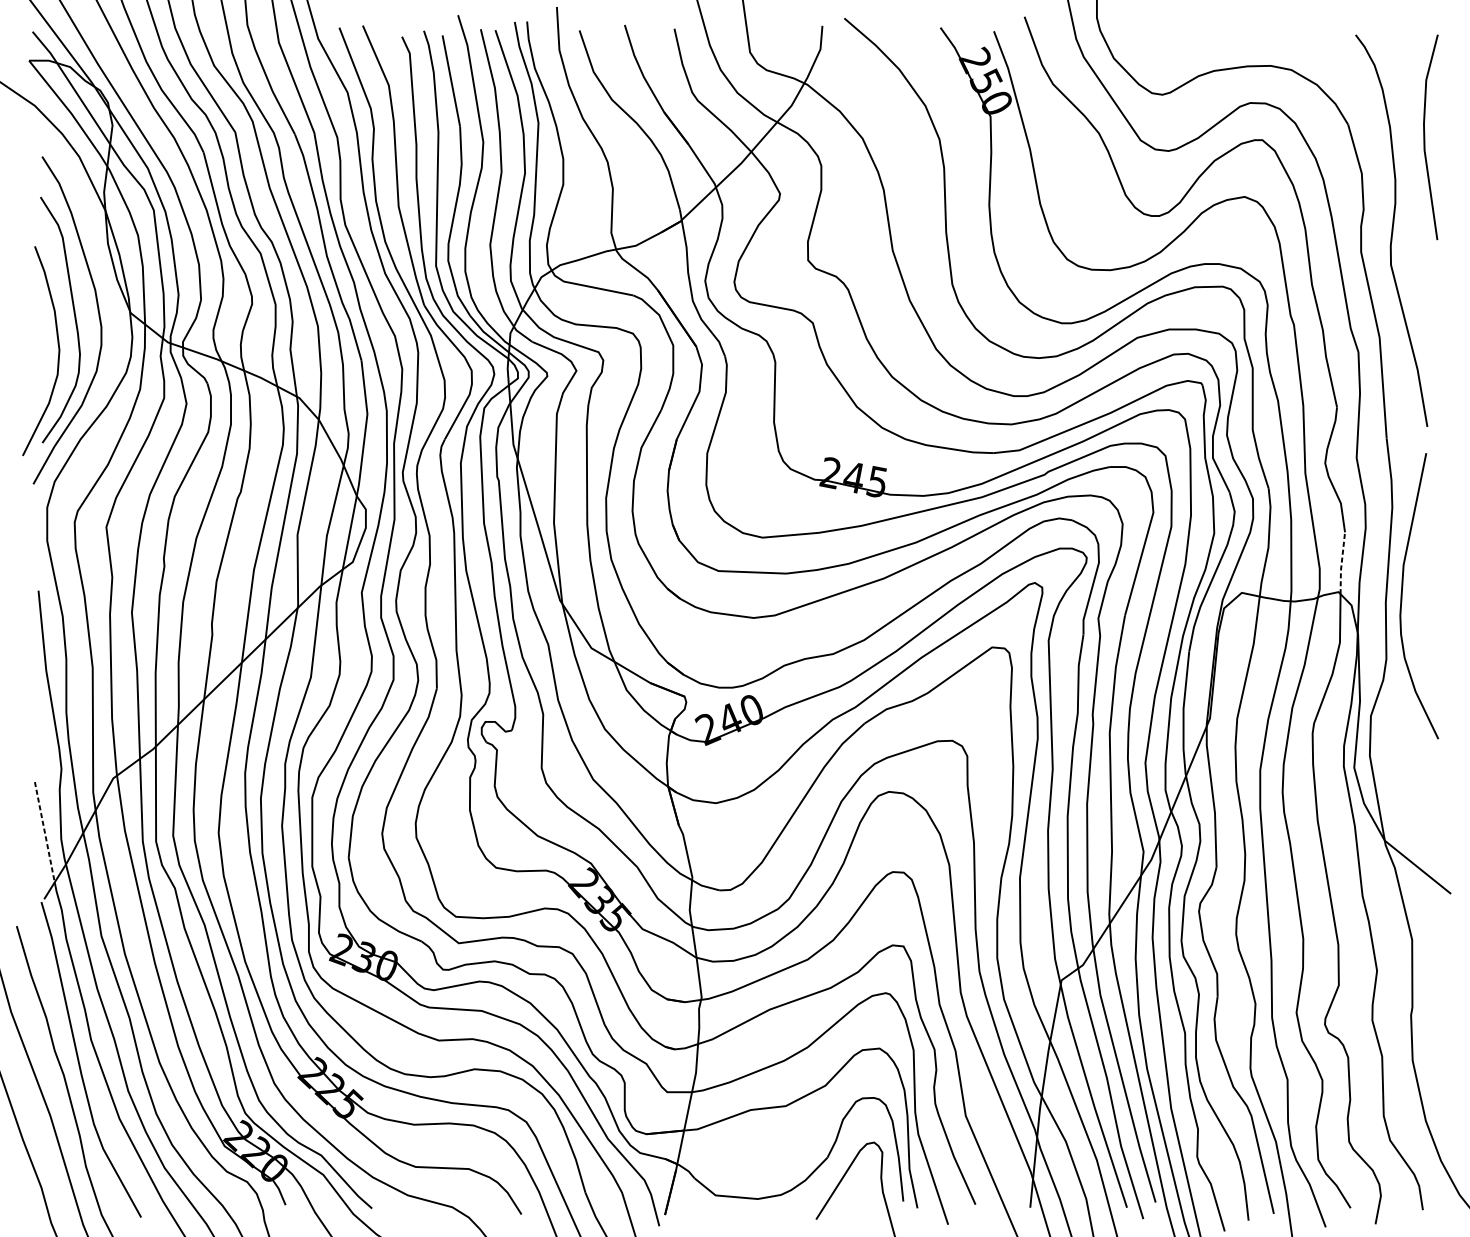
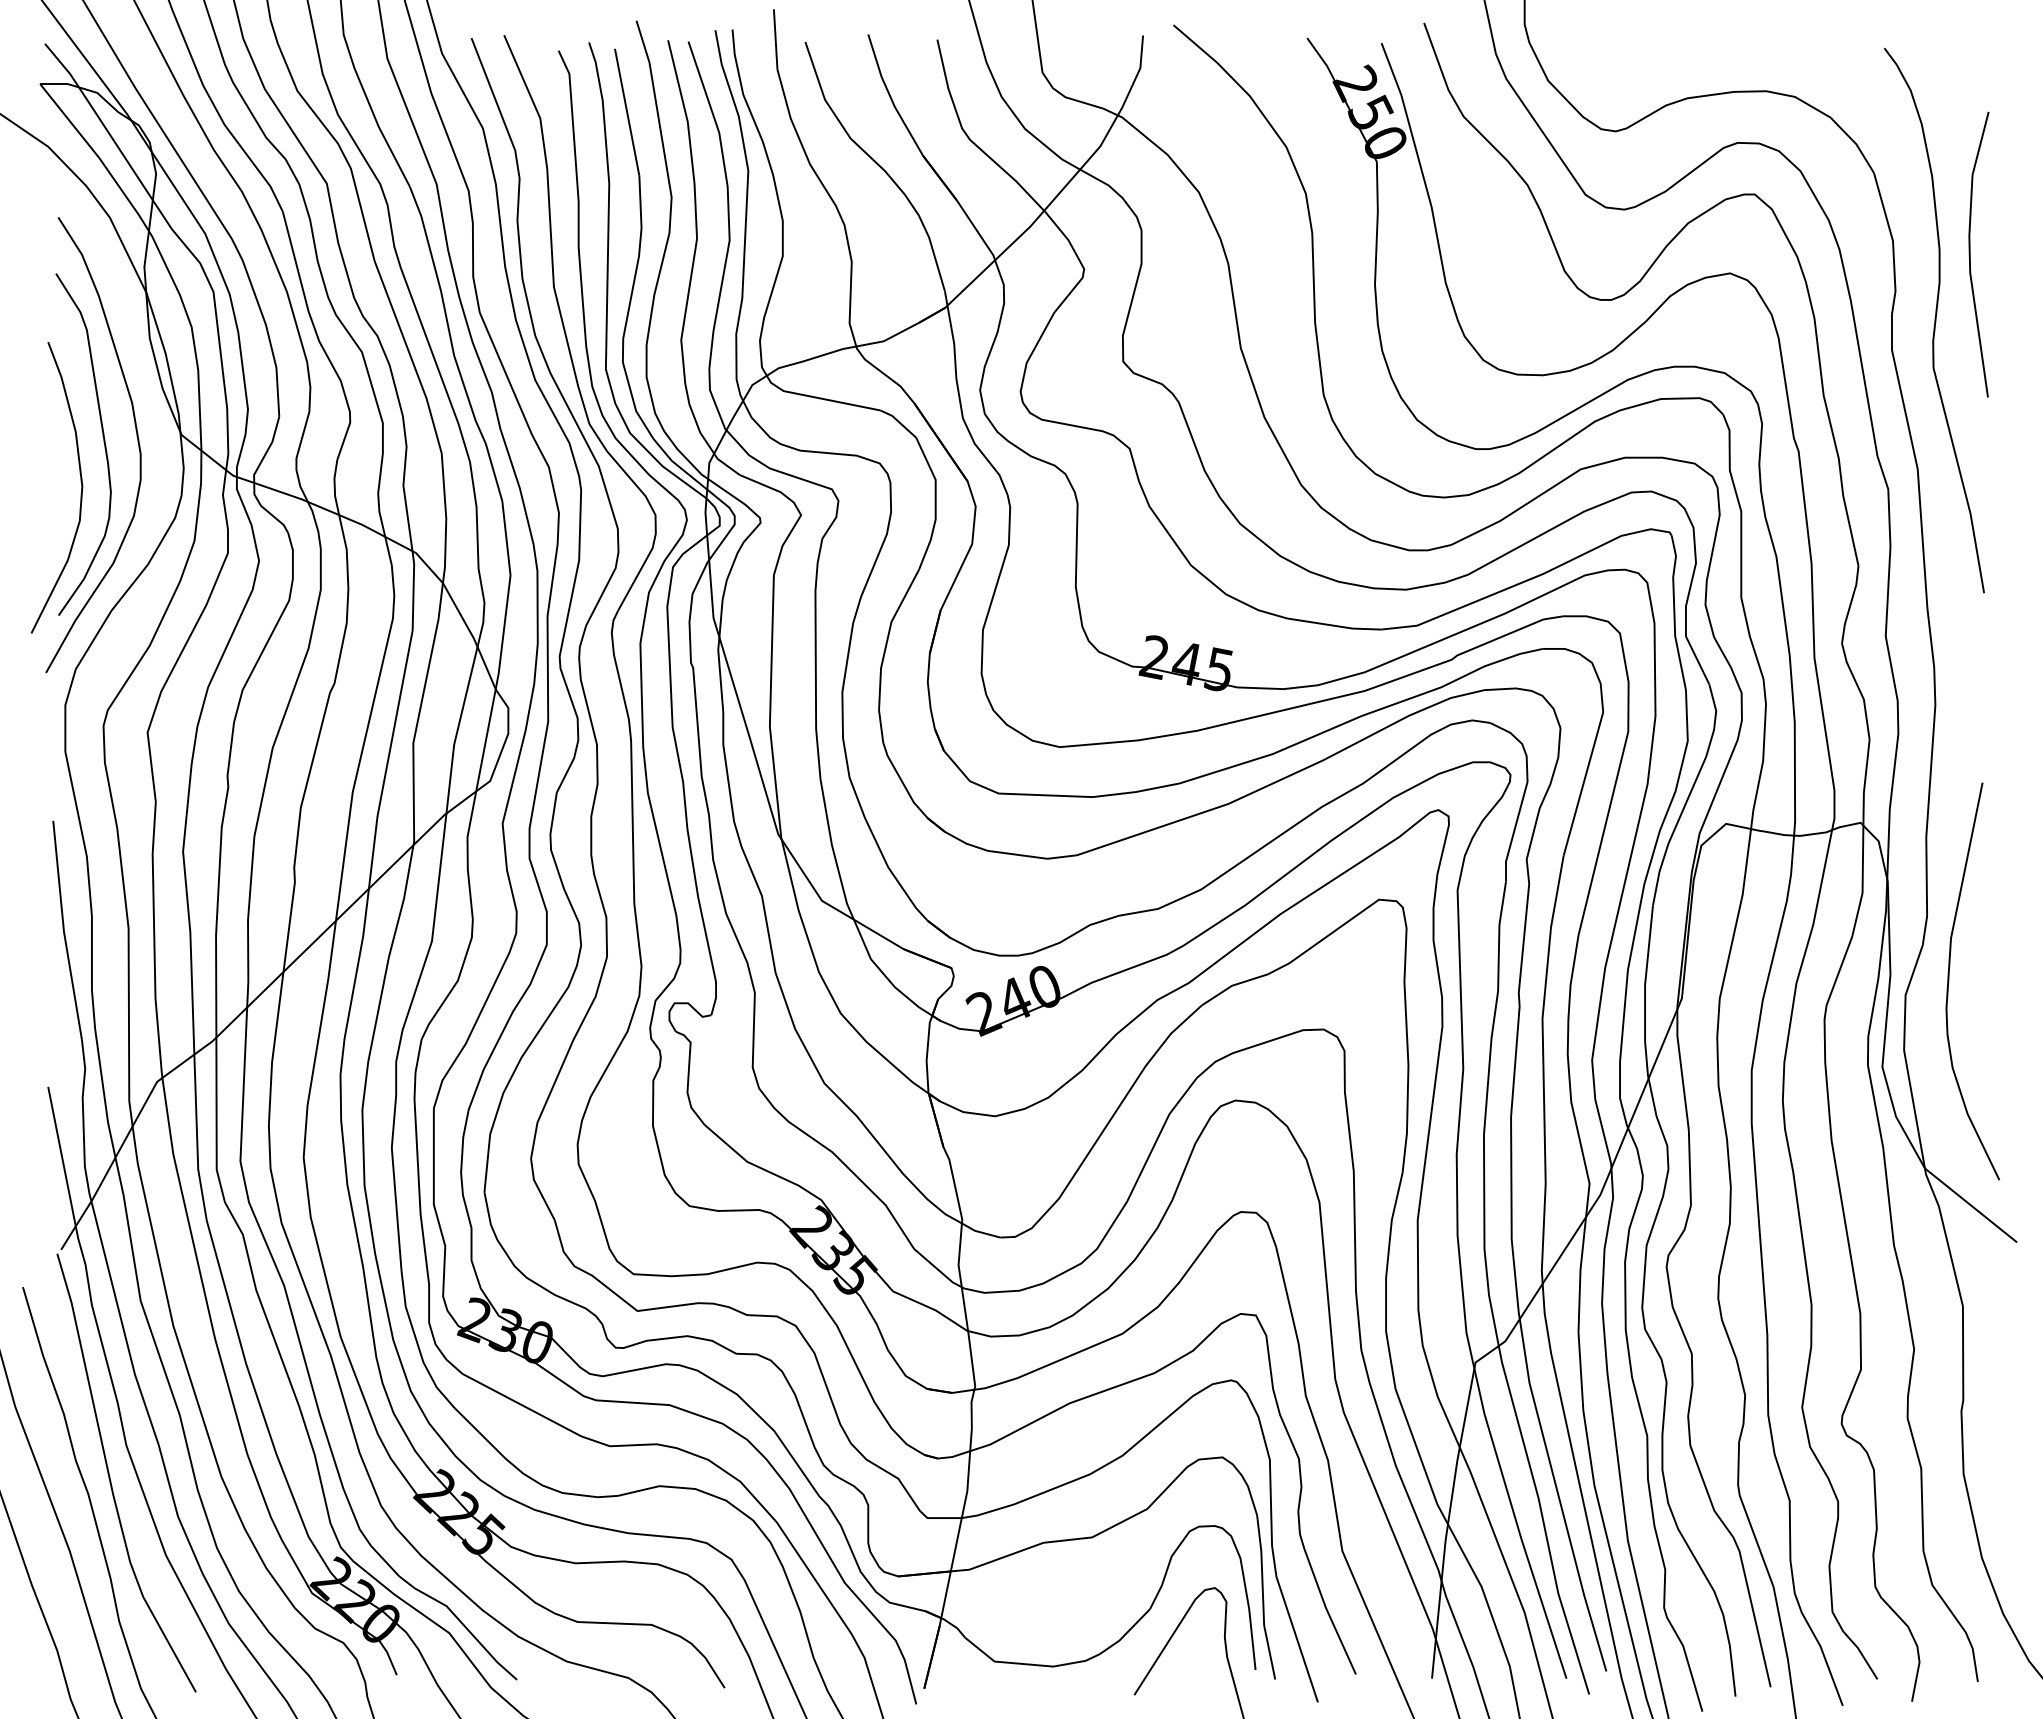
line: (1424, 137) -> (1970, 254), moved
line: (1341, 563) -> (1864, 782), dashed -> solid
curve: (1402, 596) -> (1949, 981), moved
line: (45, 832) -> (62, 1157), dashed -> solid

